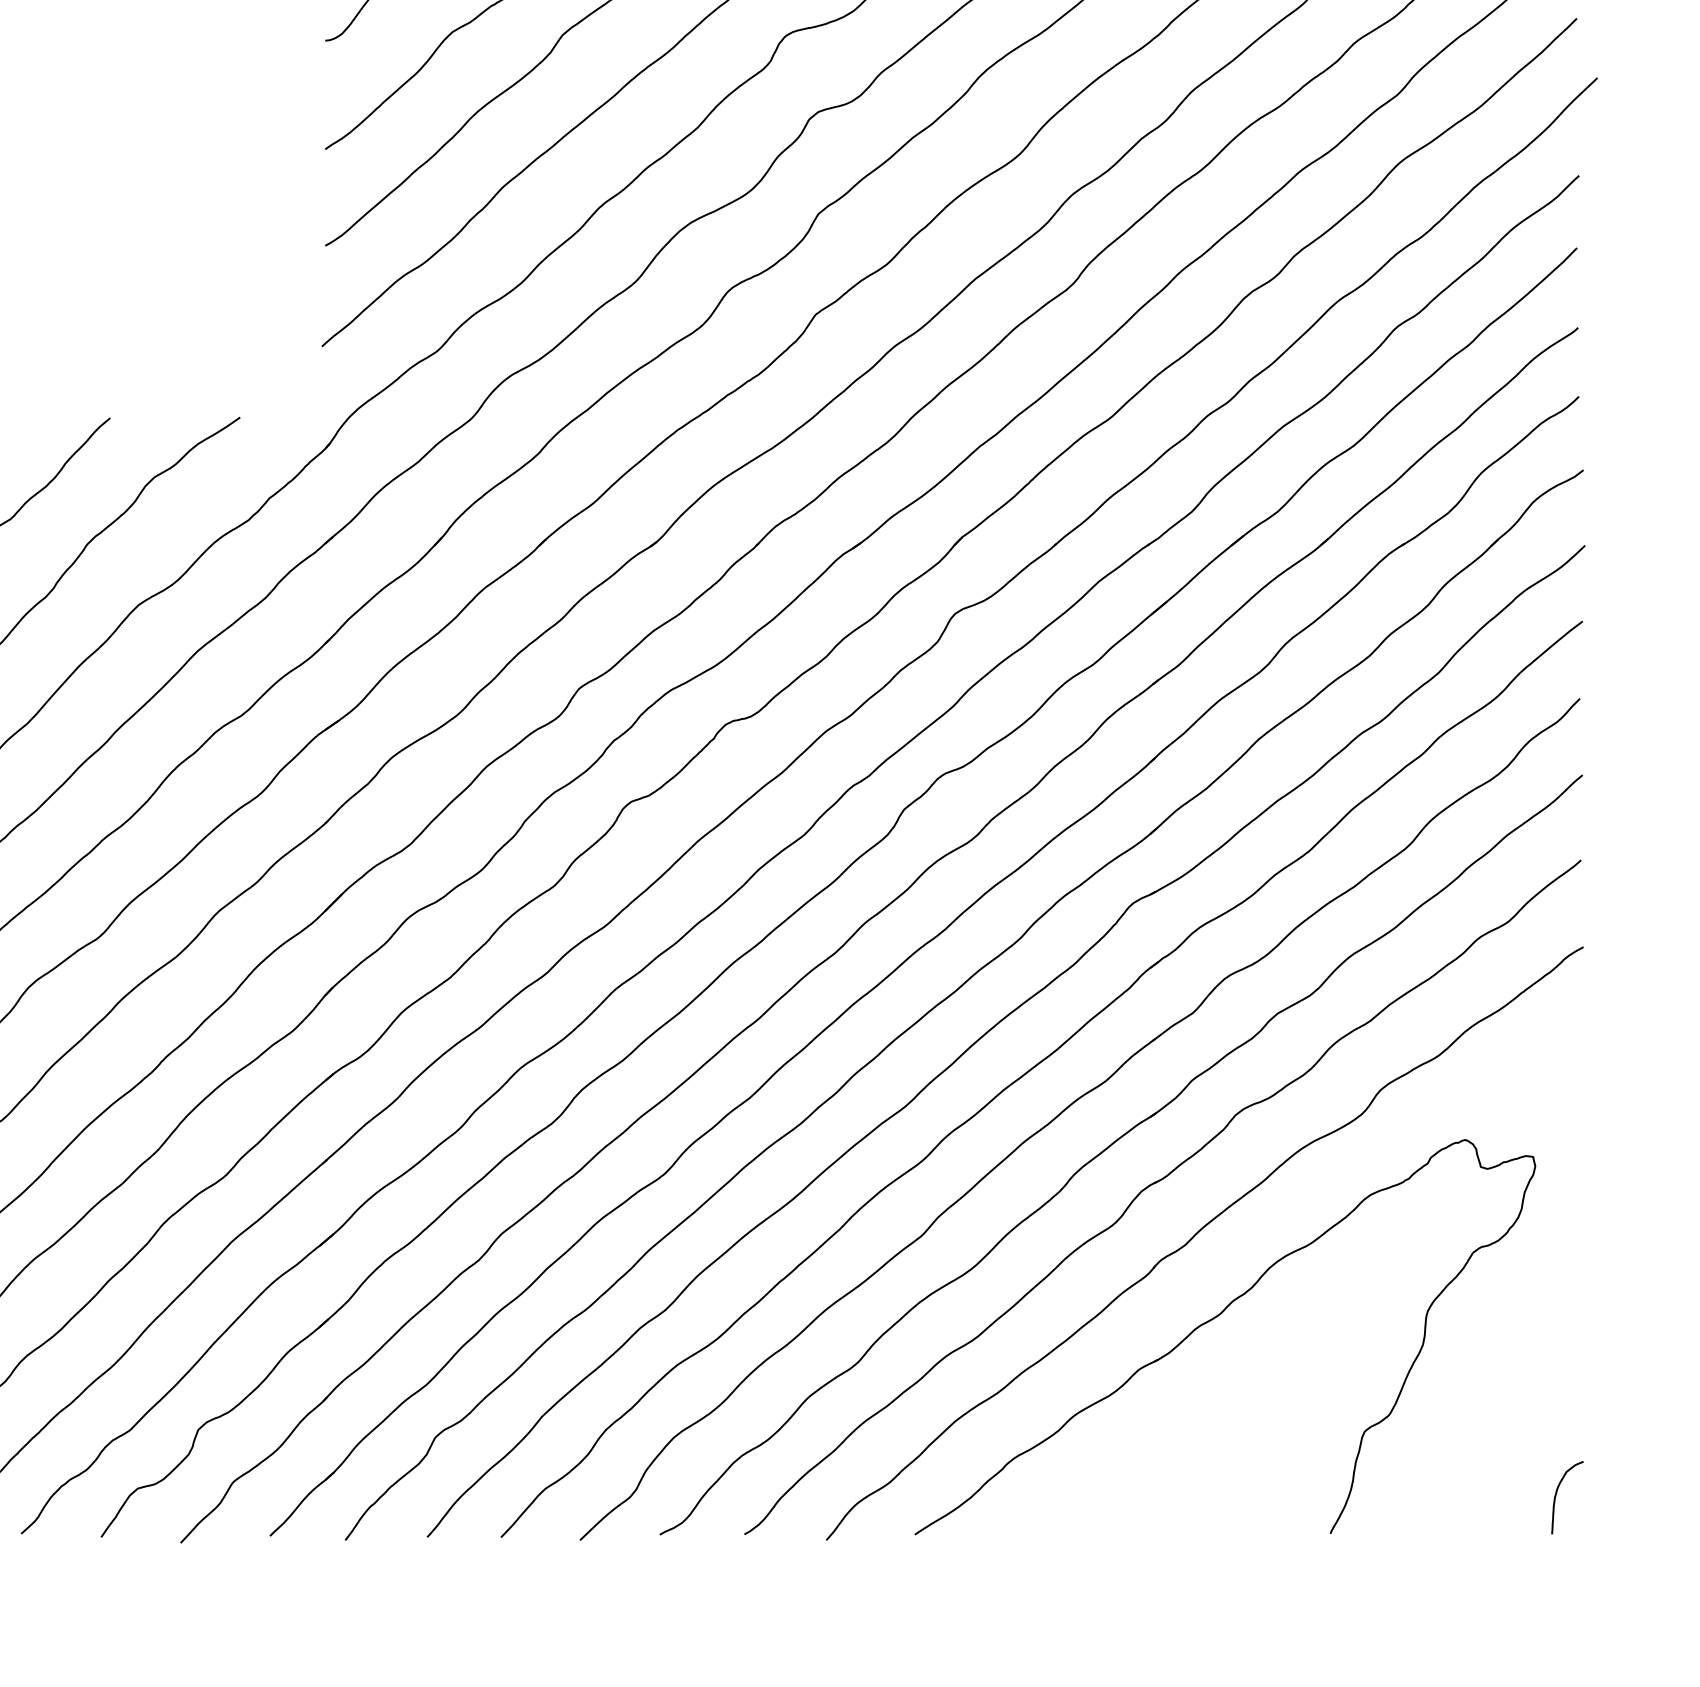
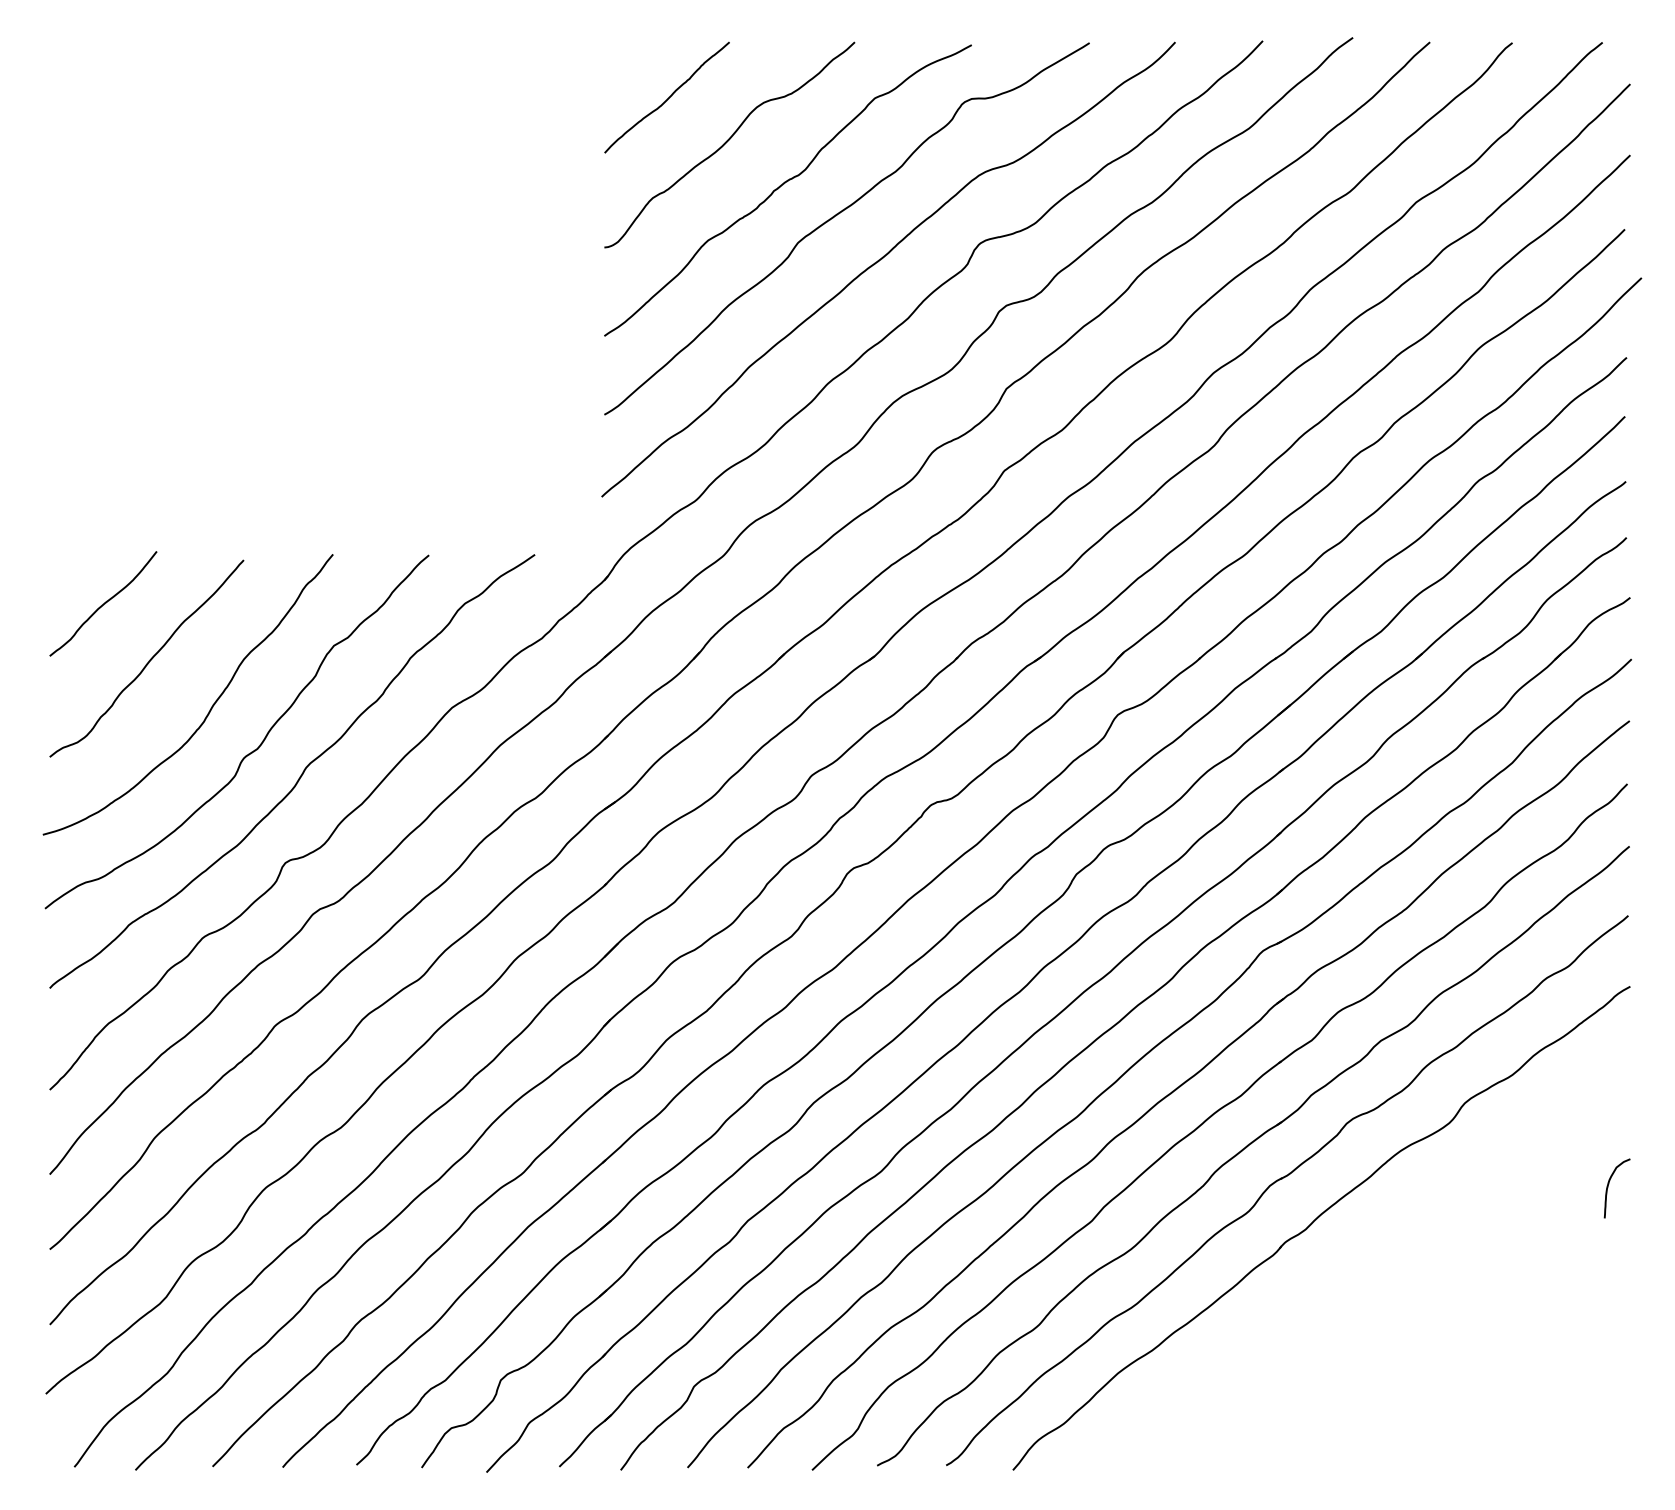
part: (1212, 1321) -> (1327, 1291), removed
curve: (1557, 1492) -> (1609, 1184), moved

